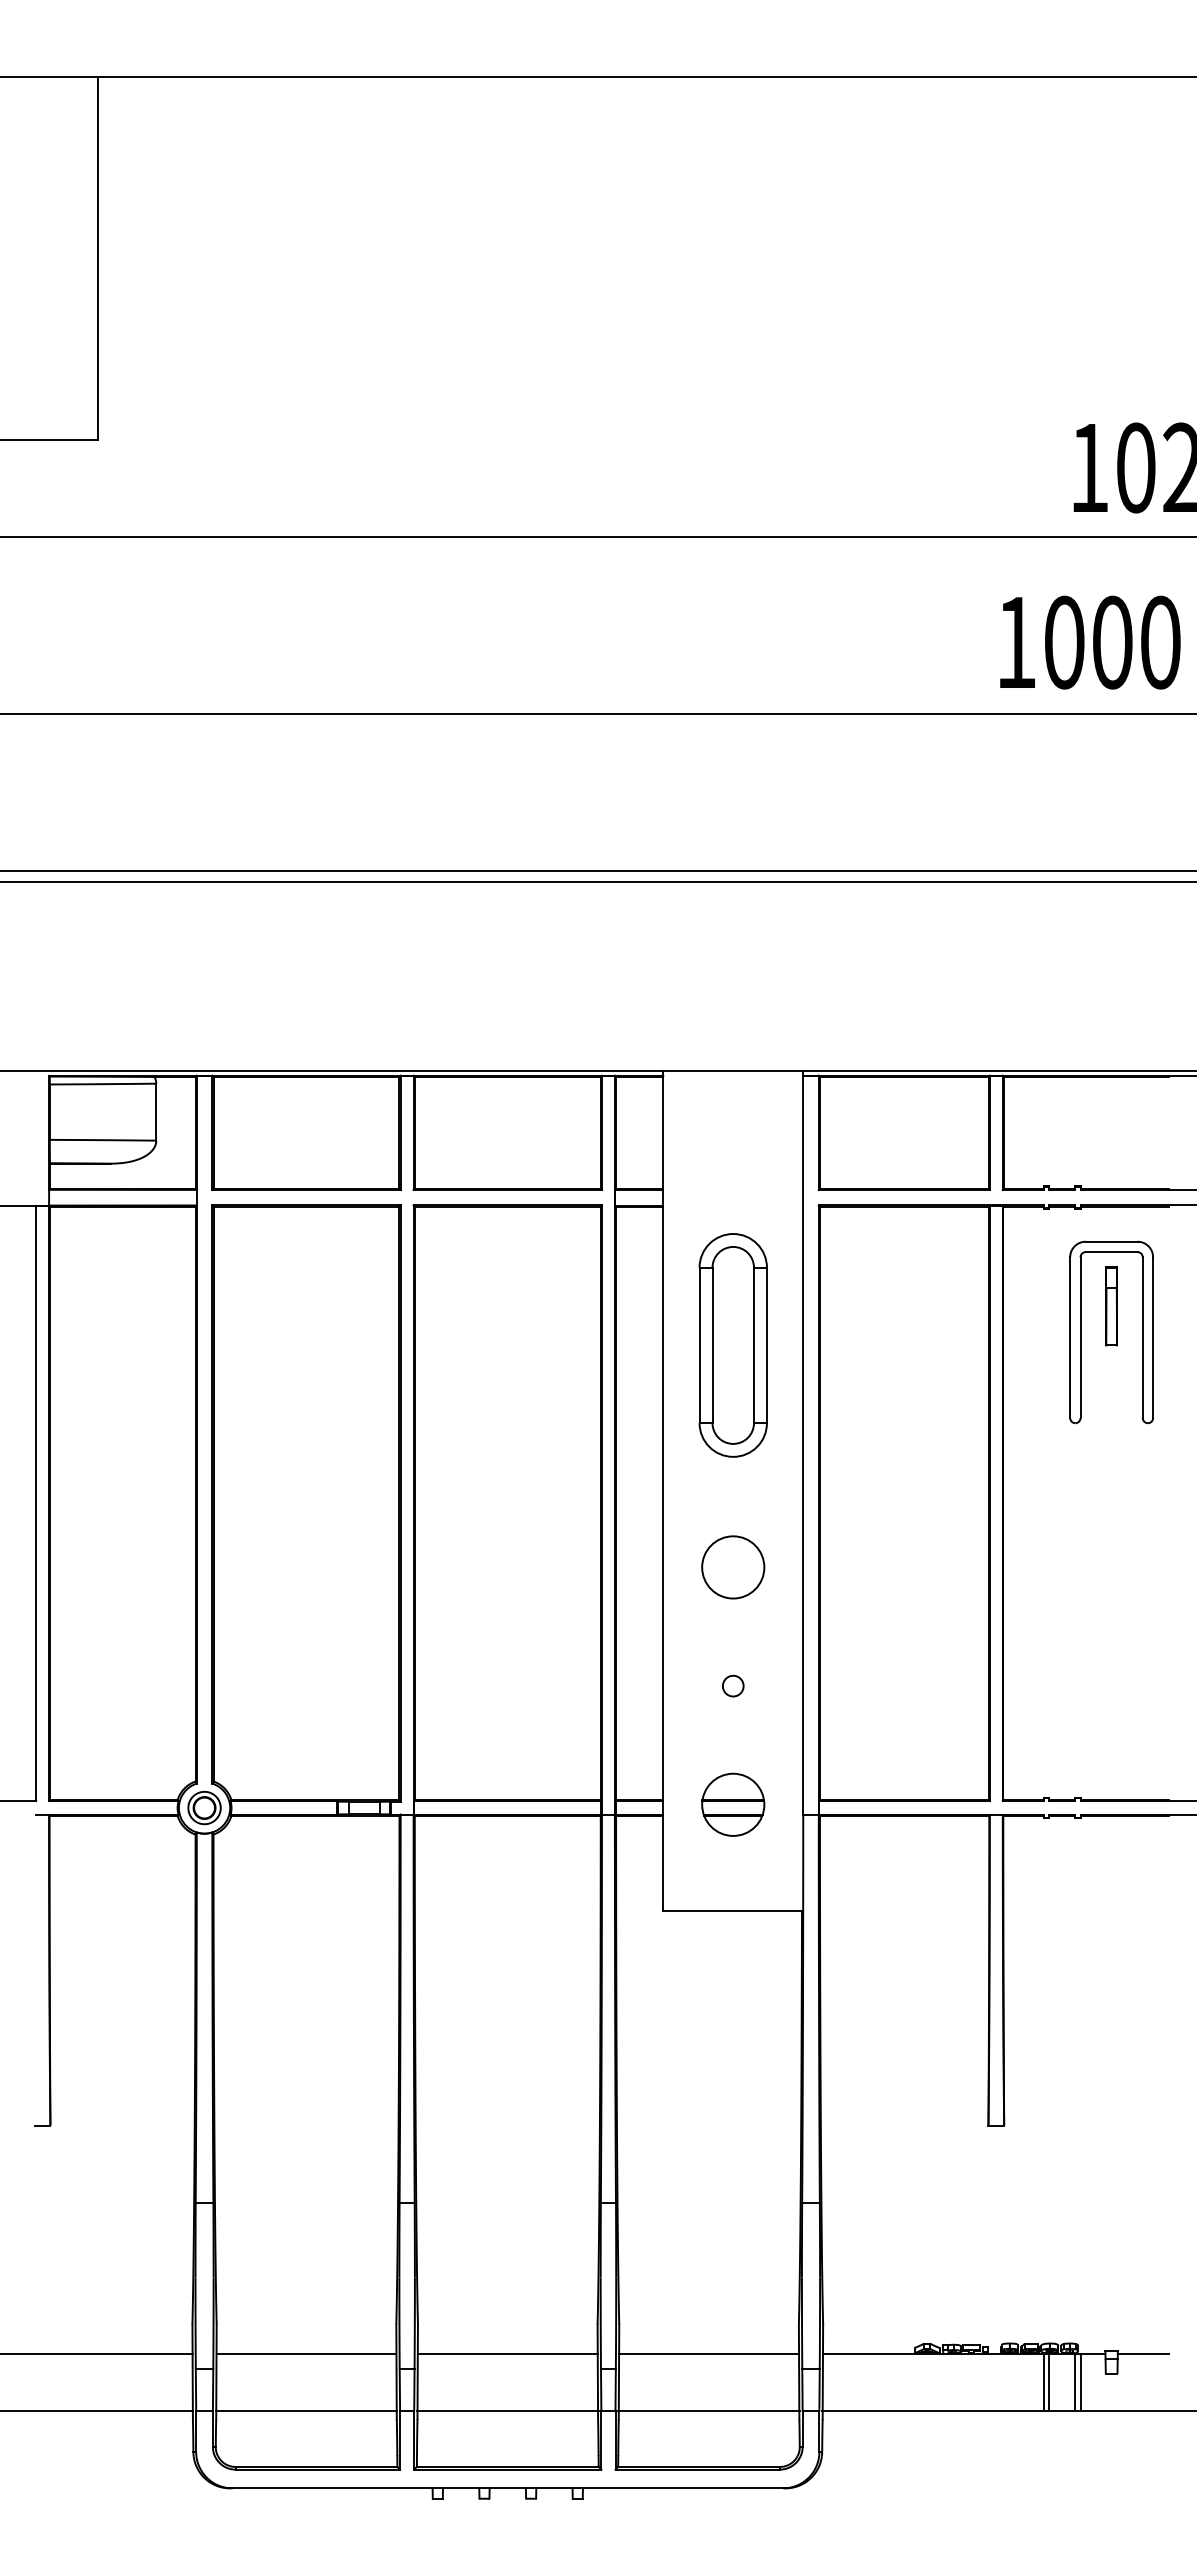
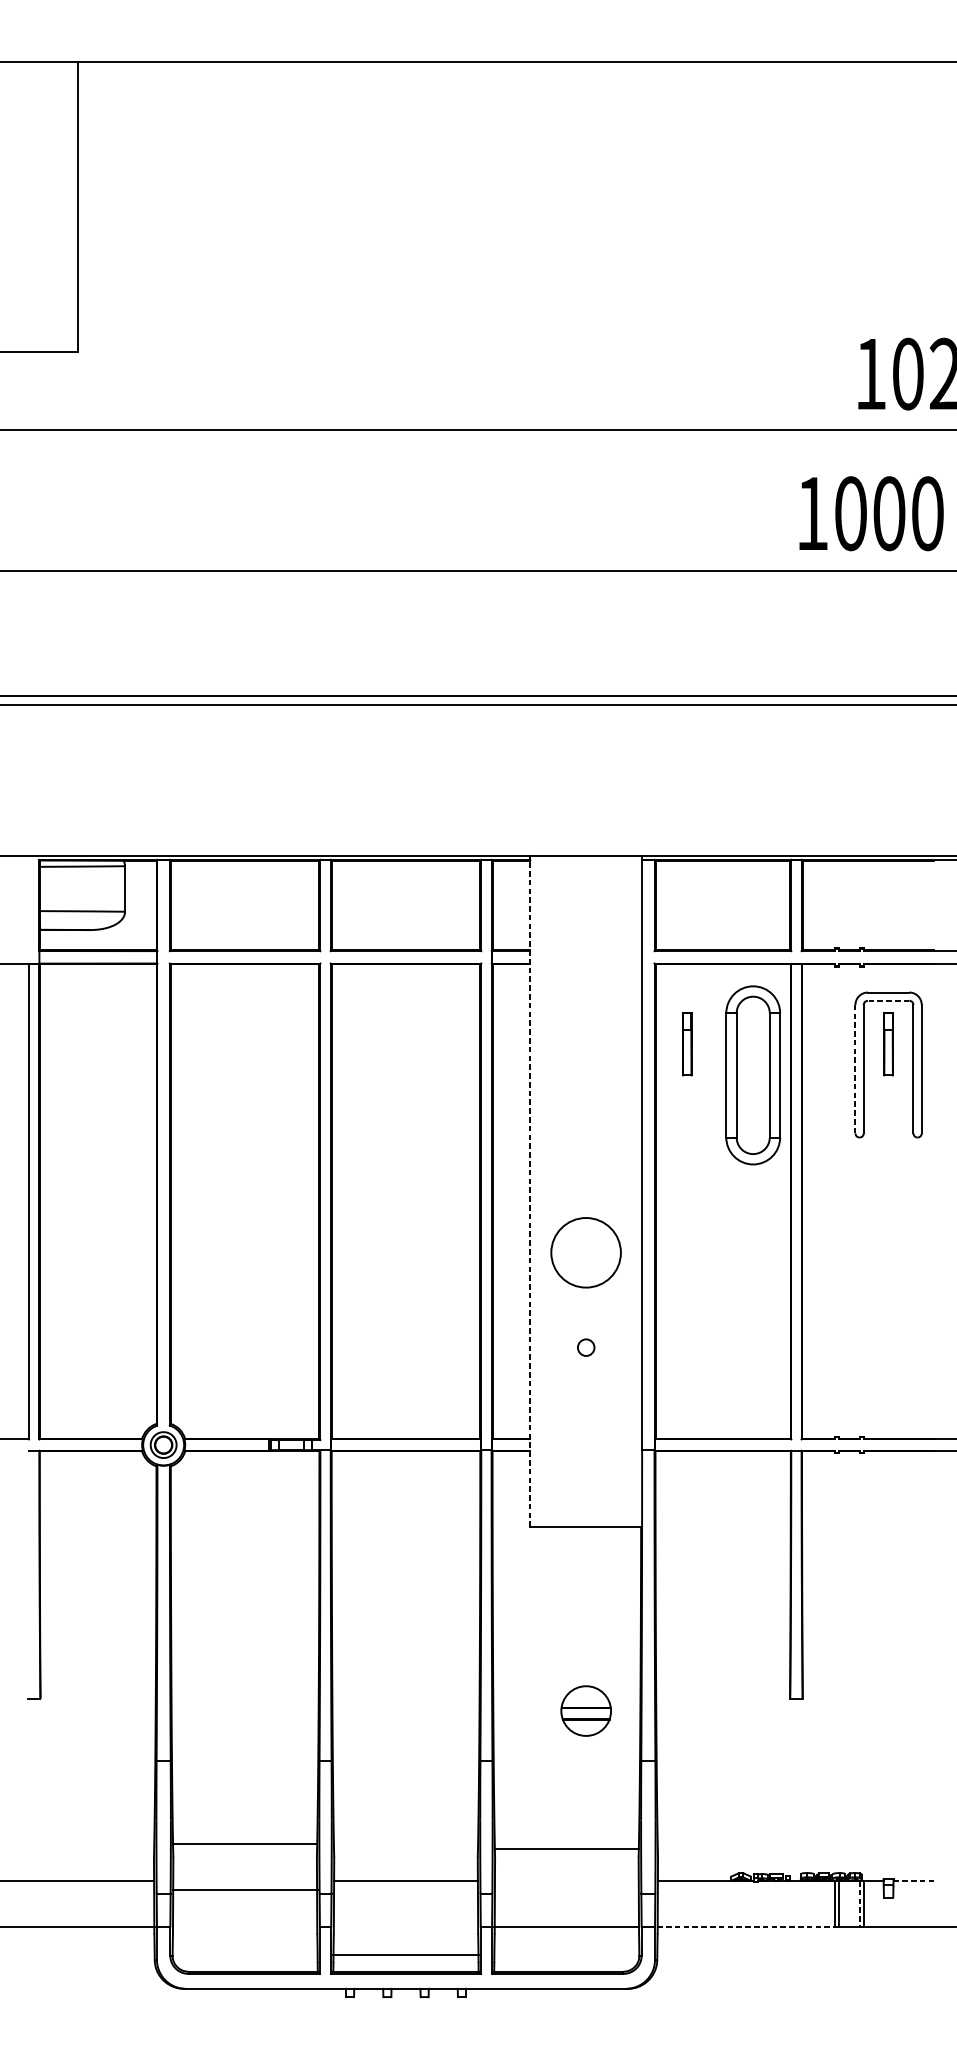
line: (1111, 1252) -> (888, 1001), solid -> dashed
part: (859, 1306) -> (687, 1044), added
line: (1070, 1337) -> (855, 1069), solid -> dashed
part: (732, 1345) -> (752, 1075), moved
line: (663, 1490) -> (530, 1191), solid -> dashed
circle: (733, 1567) -> (586, 1252), size x1.4
part: (733, 1804) -> (586, 1710), moved
line: (306, 2353) -> (245, 1844), moved
line: (709, 2353) -> (567, 1849), moved
line: (1142, 2353) -> (913, 1881), solid -> dashed
line: (1075, 2382) -> (859, 1904), solid -> dashed
line: (306, 2410) -> (245, 1889), moved
line: (507, 2410) -> (405, 1955), moved
line: (933, 2410) -> (746, 1926), solid -> dashed

